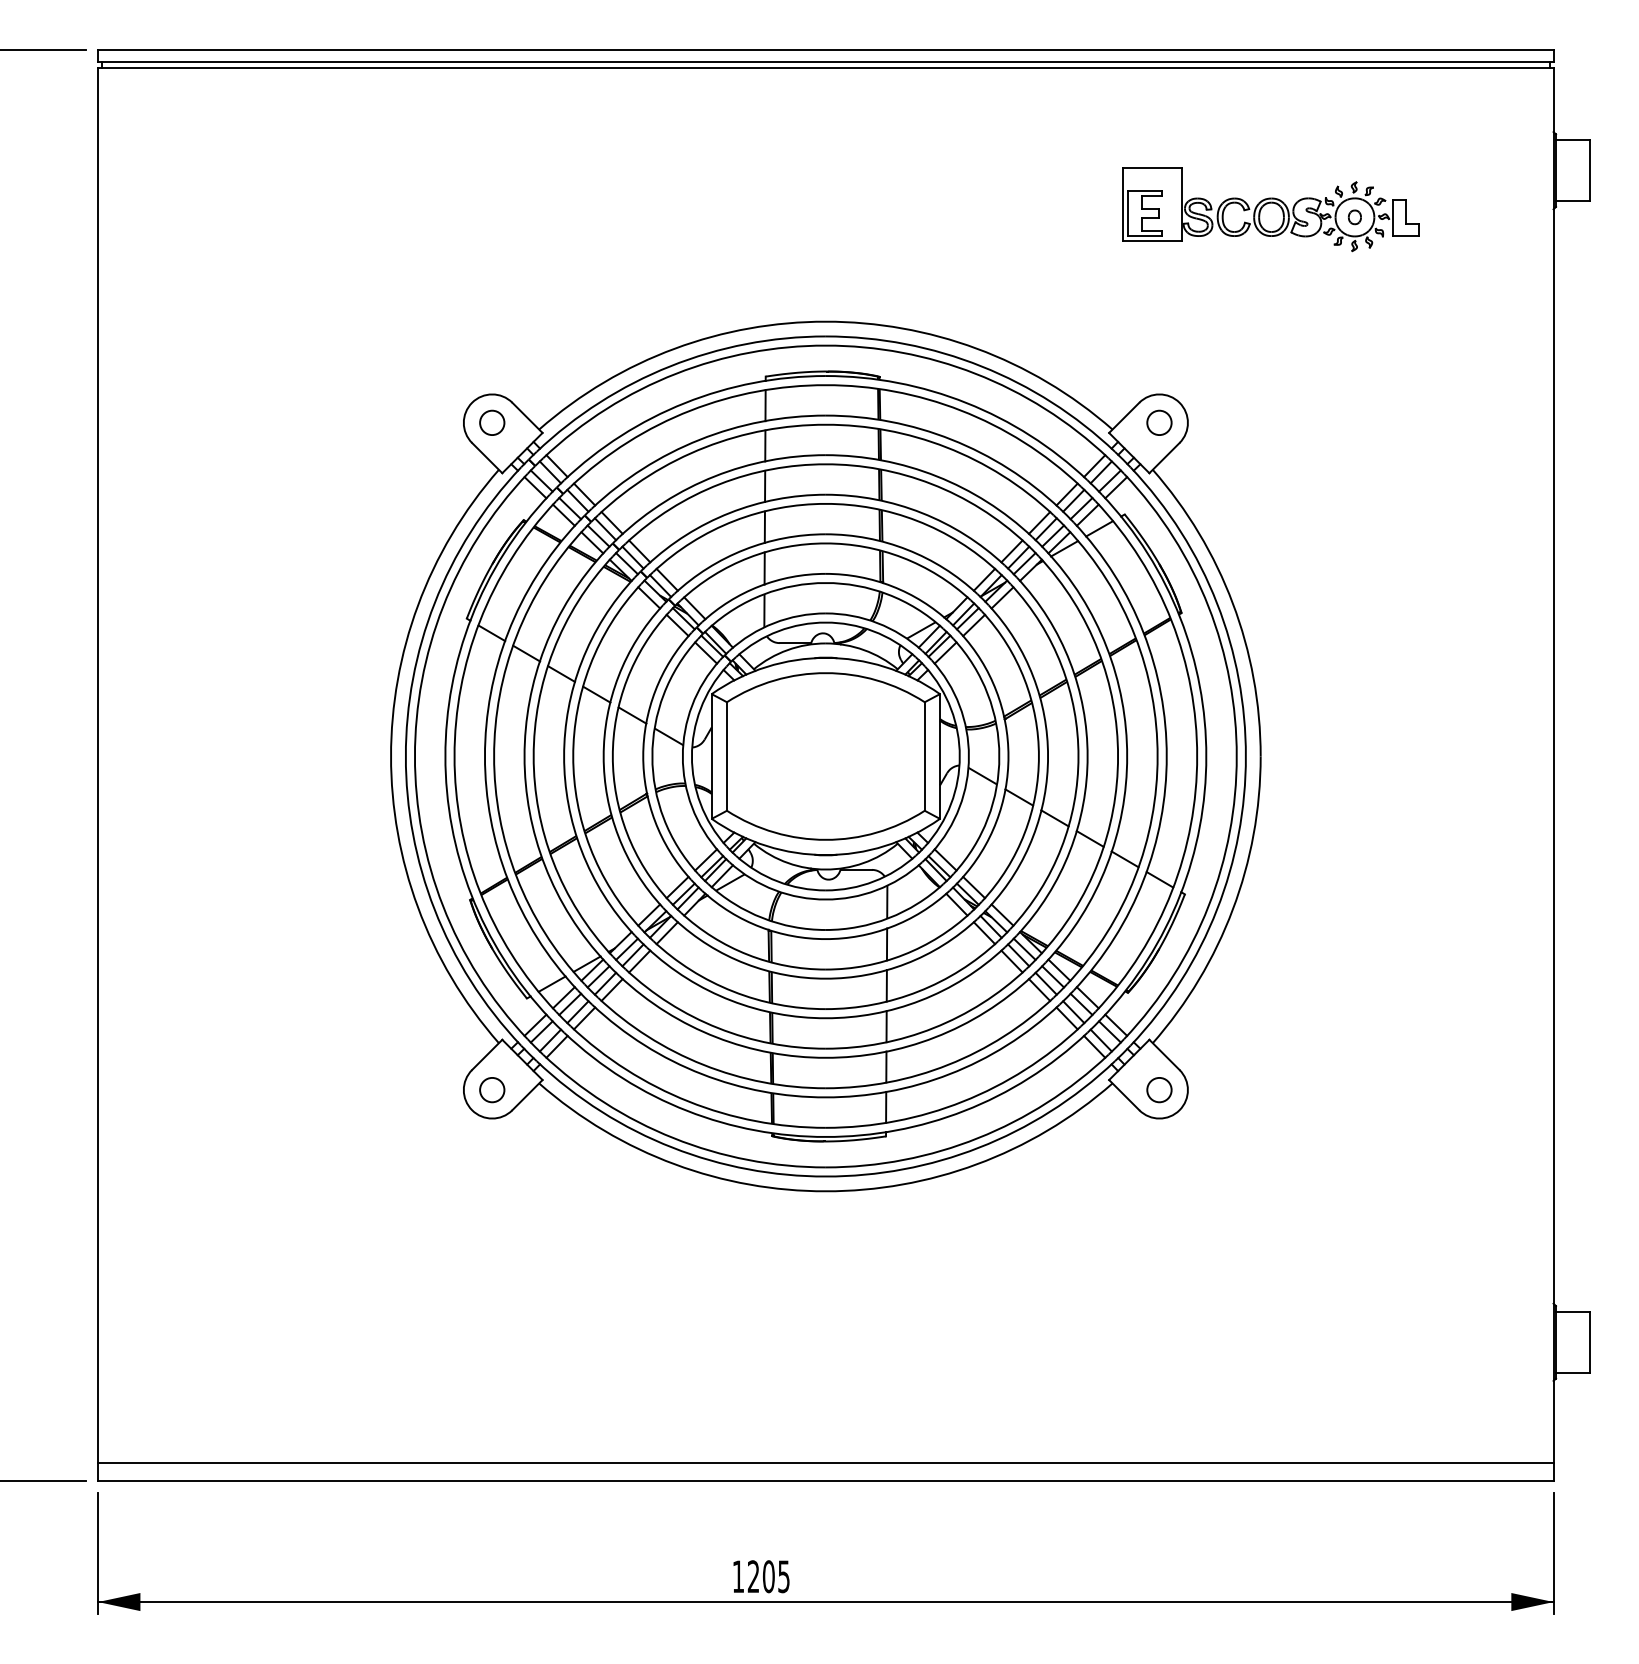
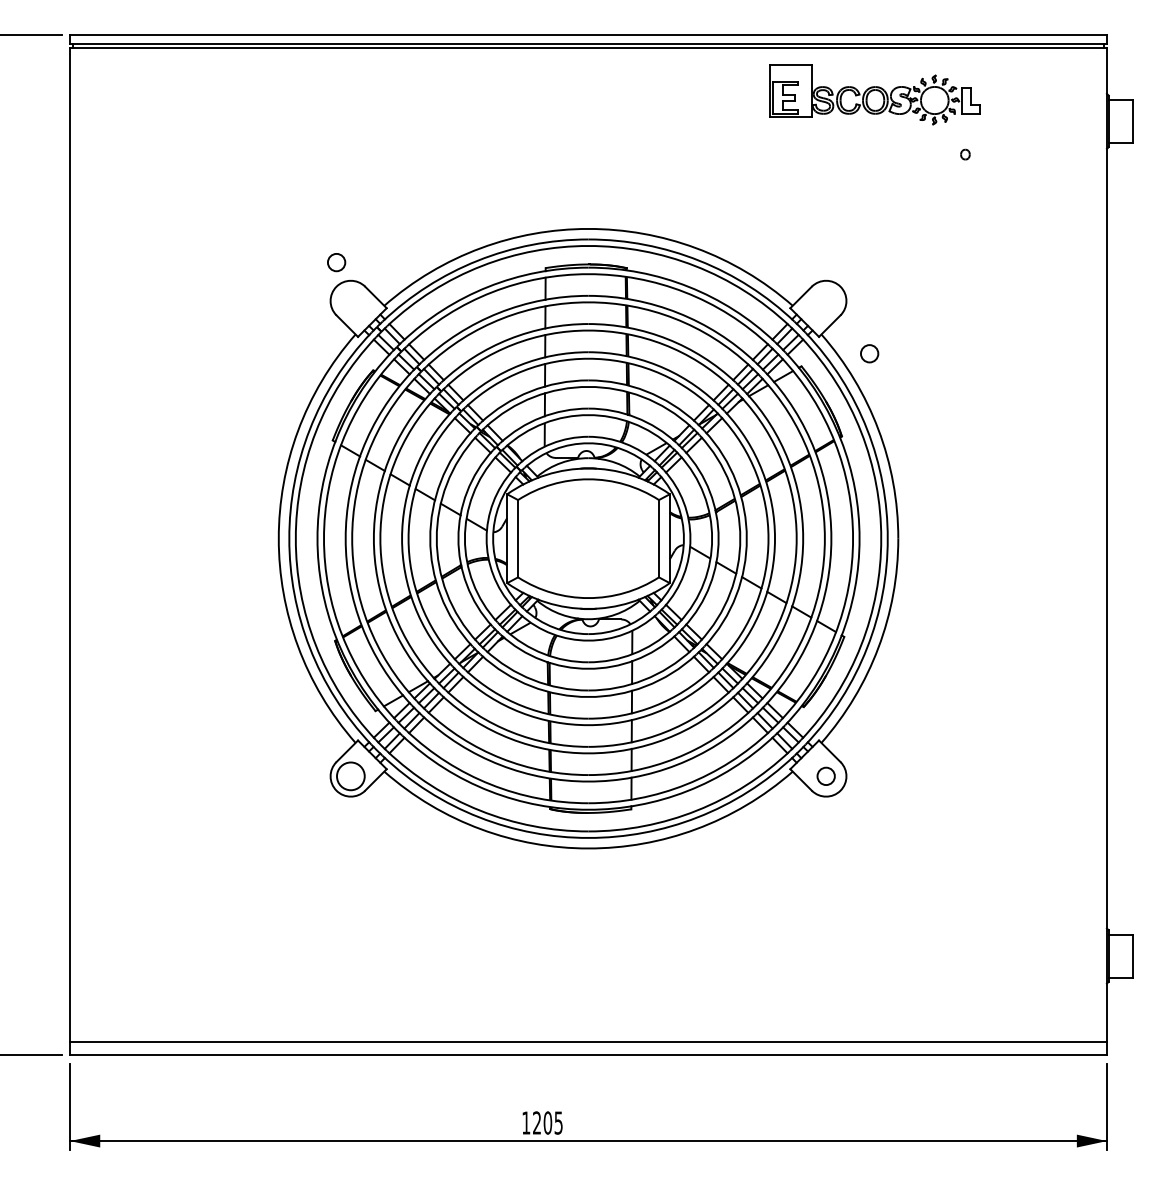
part: (1270, 209) -> (874, 94), moved
circle: (492, 422) -> (336, 262), moved
circle: (1159, 422) -> (869, 353), moved
circle: (492, 1089) -> (351, 775), size x1.6

